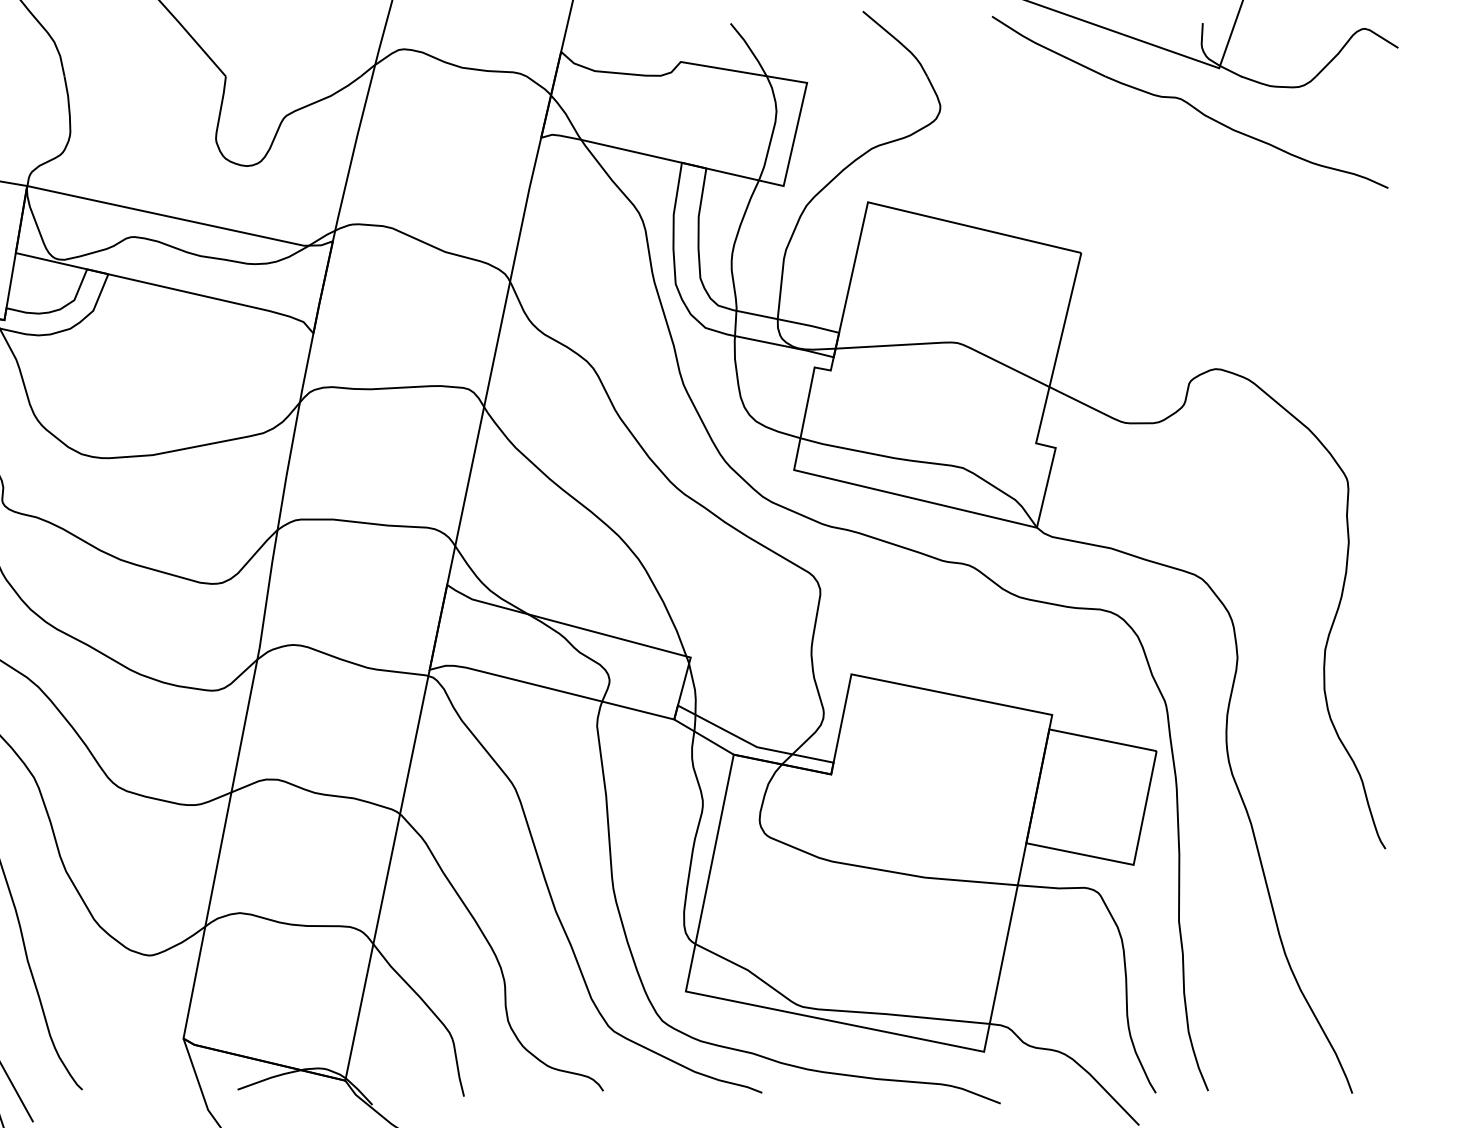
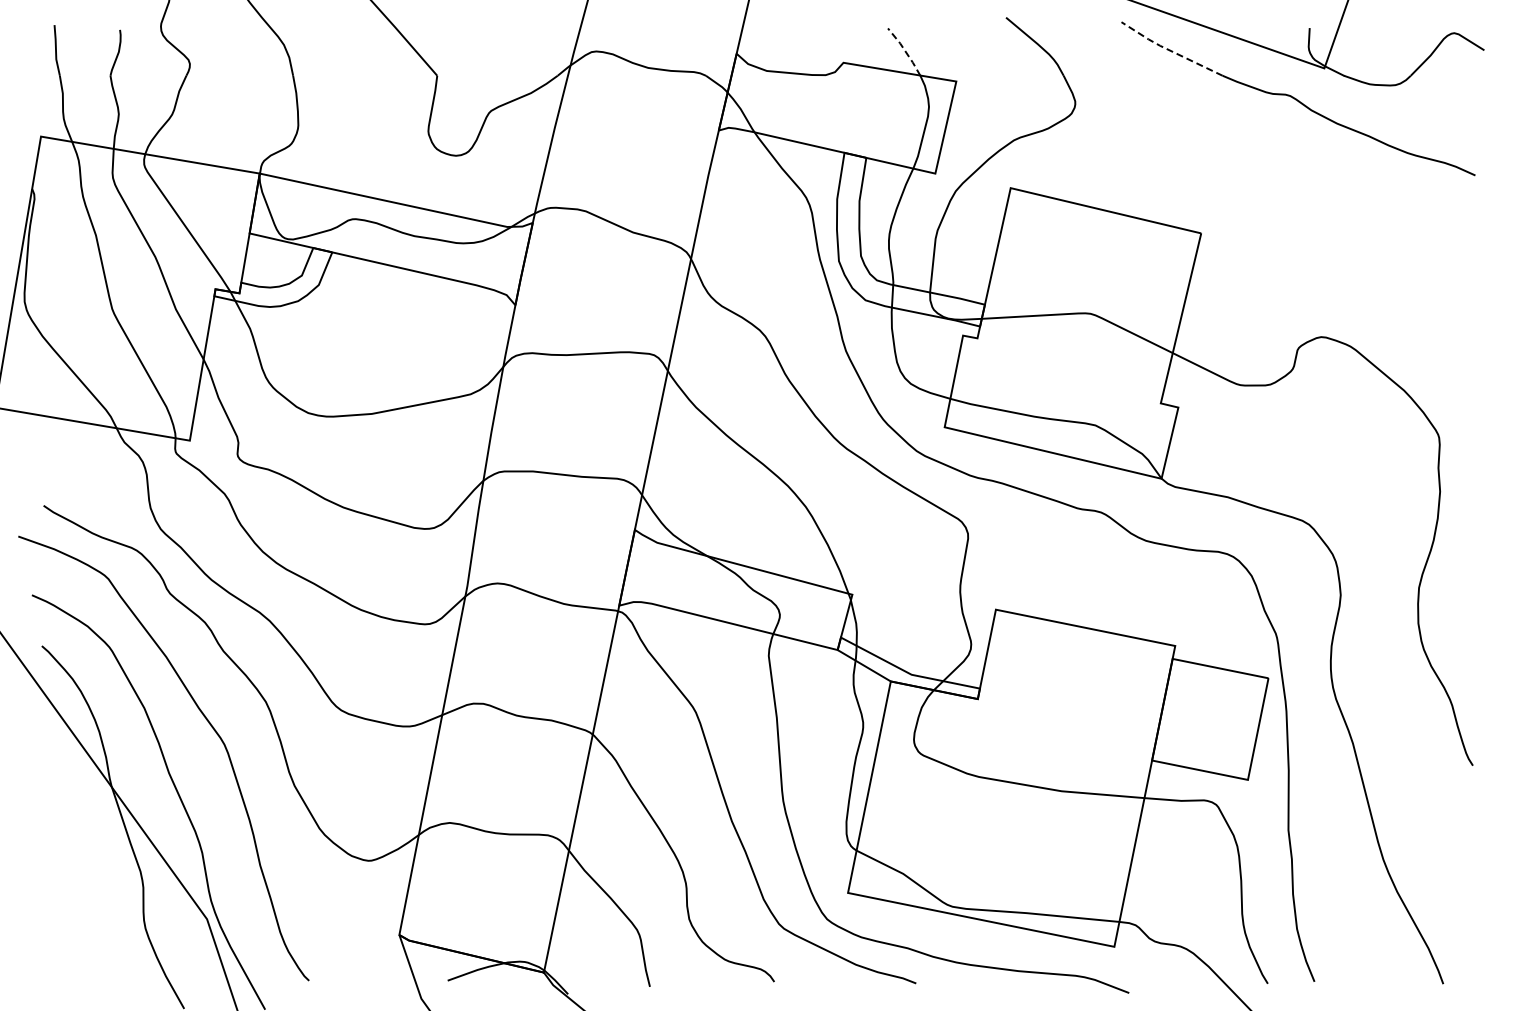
line: (750, 48) -> (905, 50), solid -> dashed
line: (1045, 48) -> (1169, 50), solid -> dashed

